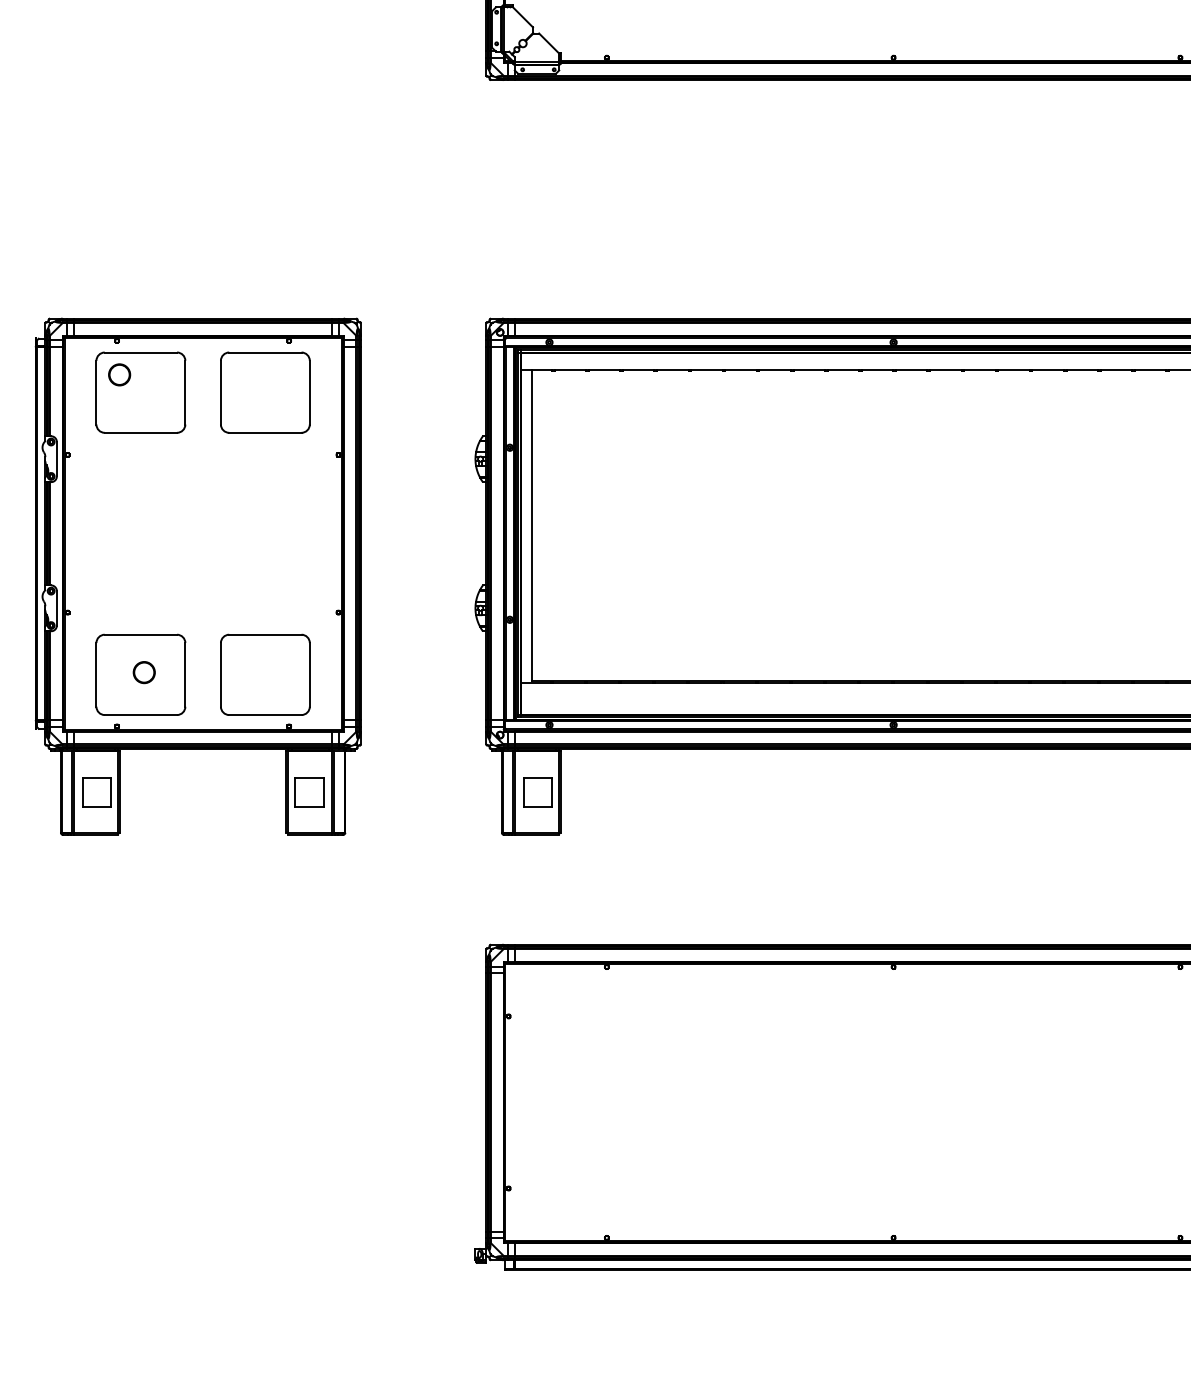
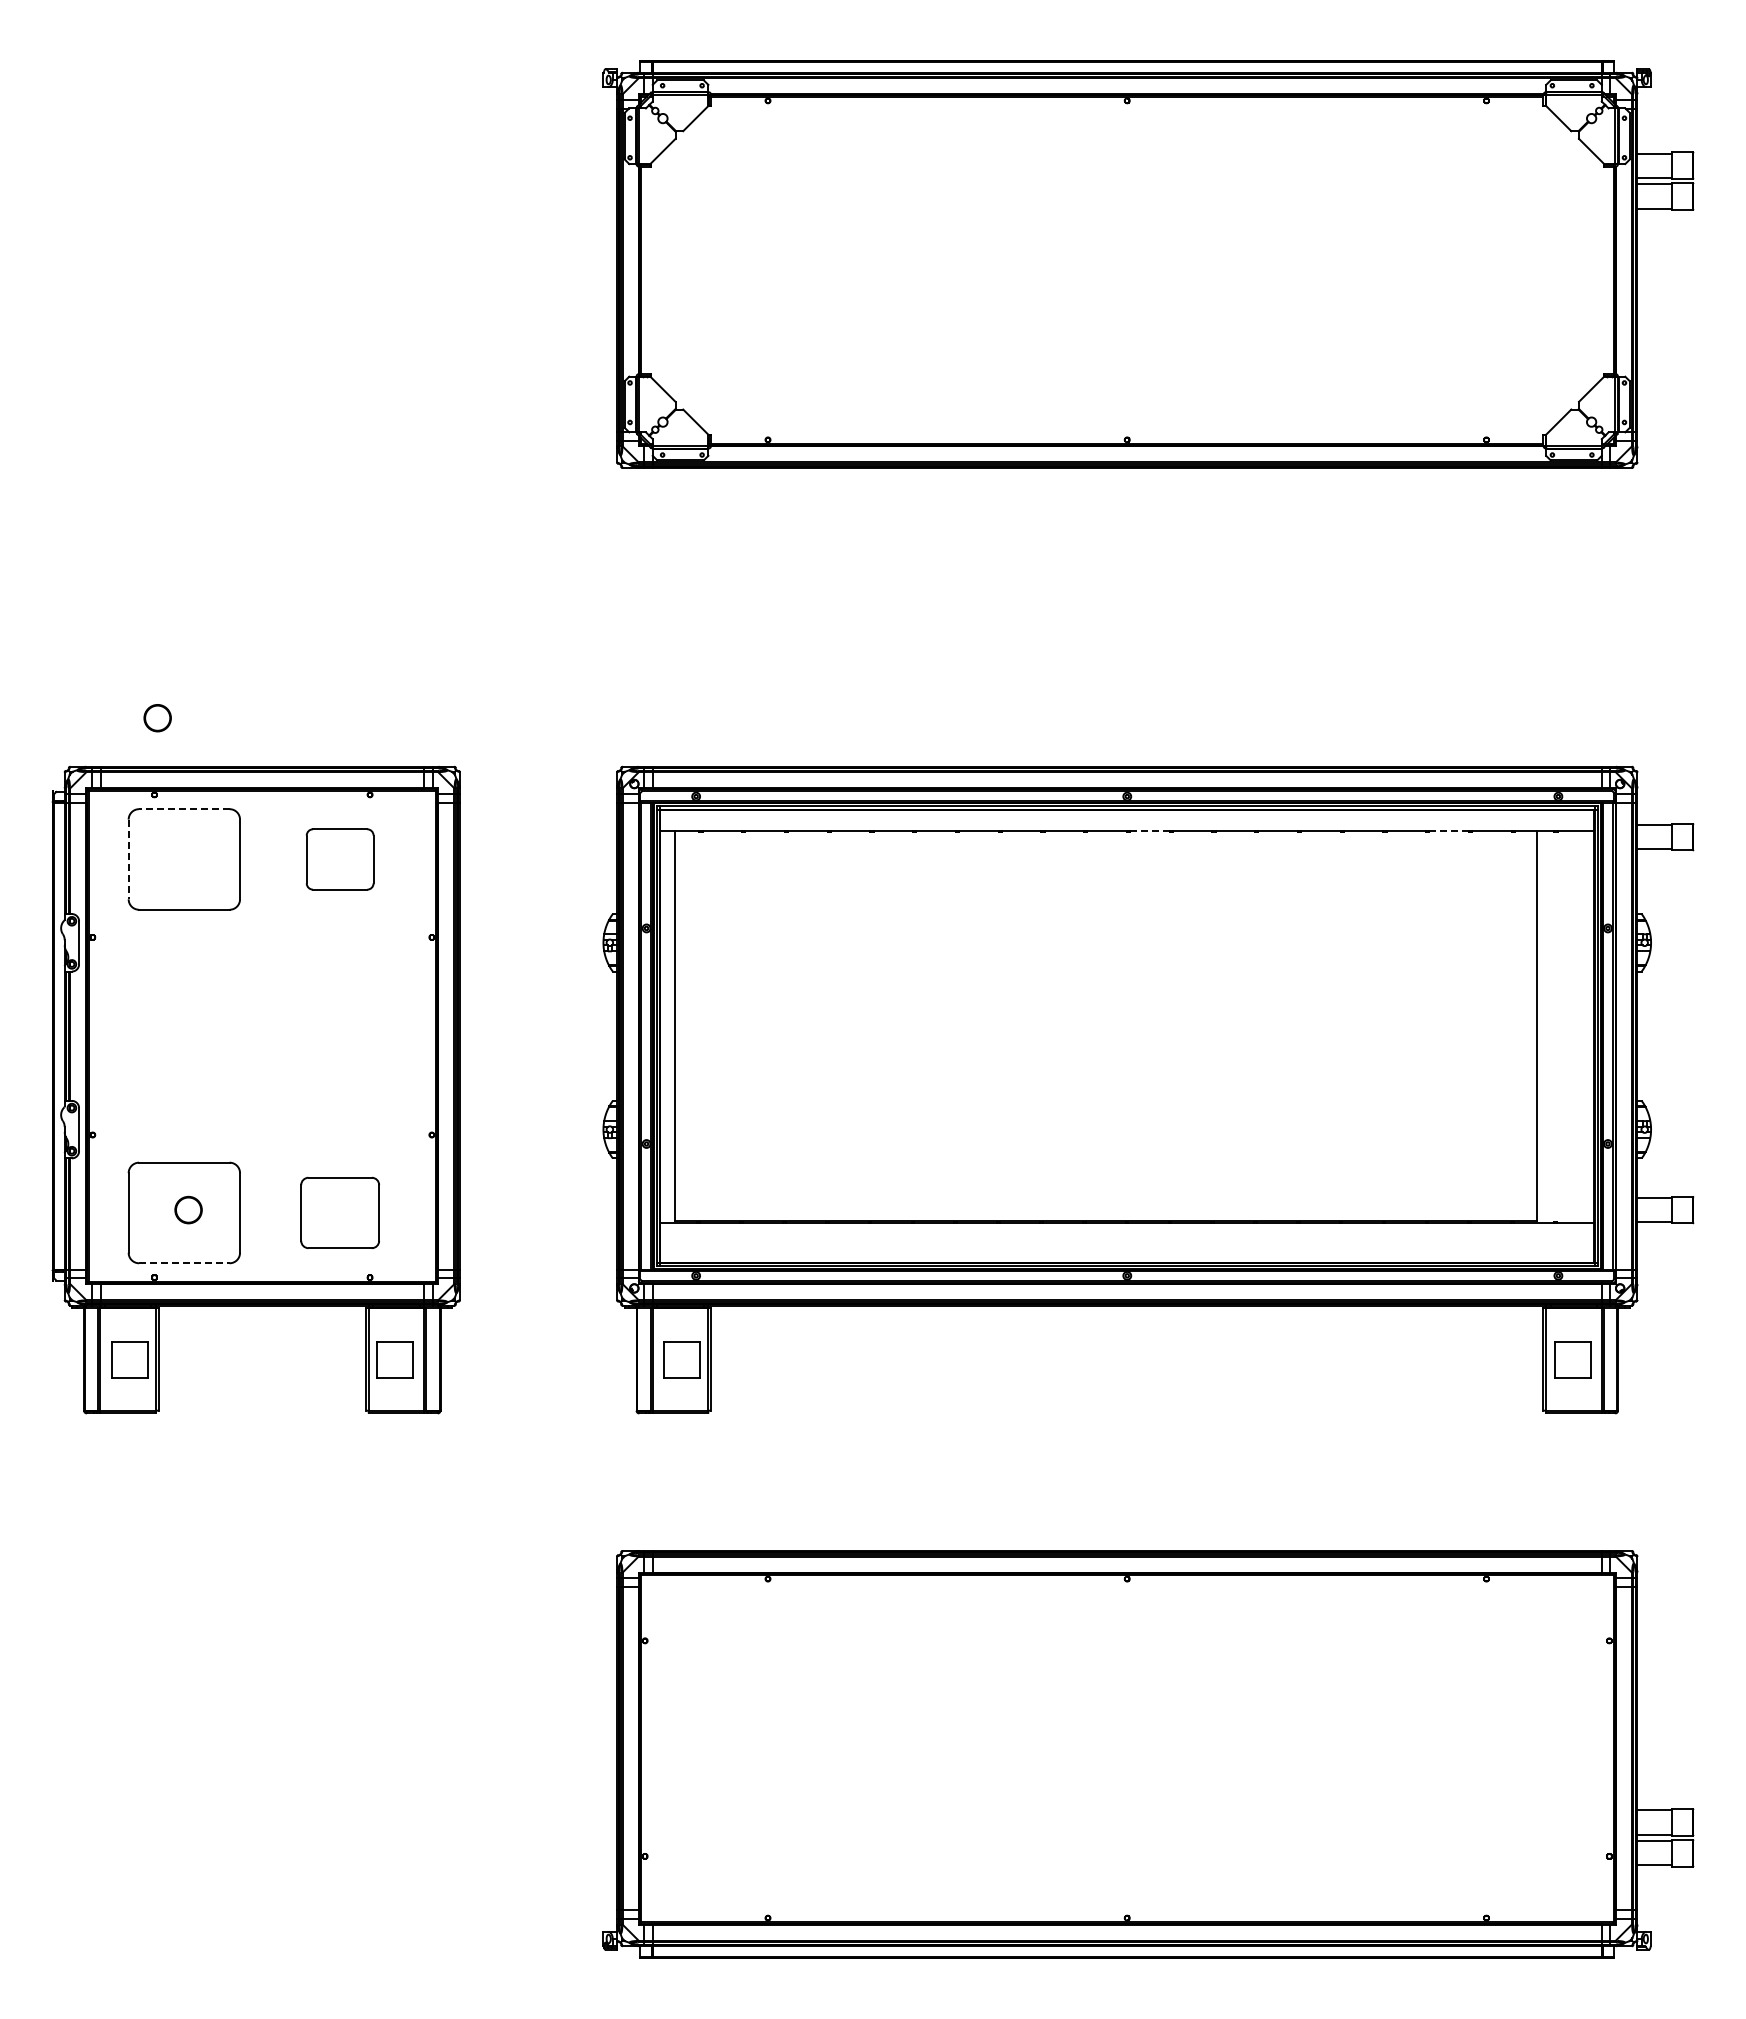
line: (140, 352) -> (183, 809), solid -> dashed
line: (911, 370) -> (1149, 831), solid -> dashed
line: (1150, 370) -> (1449, 831), solid -> dashed
circle: (119, 375) -> (157, 718), moved
line: (96, 392) -> (128, 859), solid -> dashed
part: (264, 392) -> (339, 859), size x0.6
part: (264, 674) -> (339, 1212), size x0.7
line: (141, 715) -> (184, 1263), solid -> dashed

